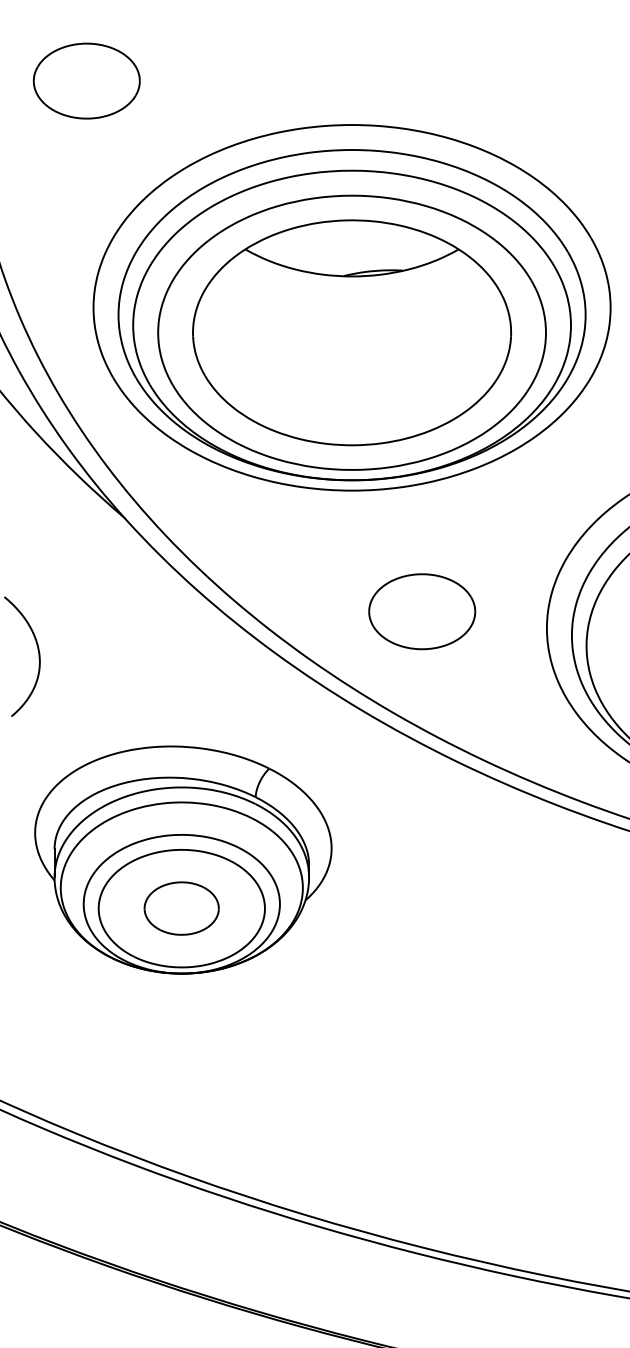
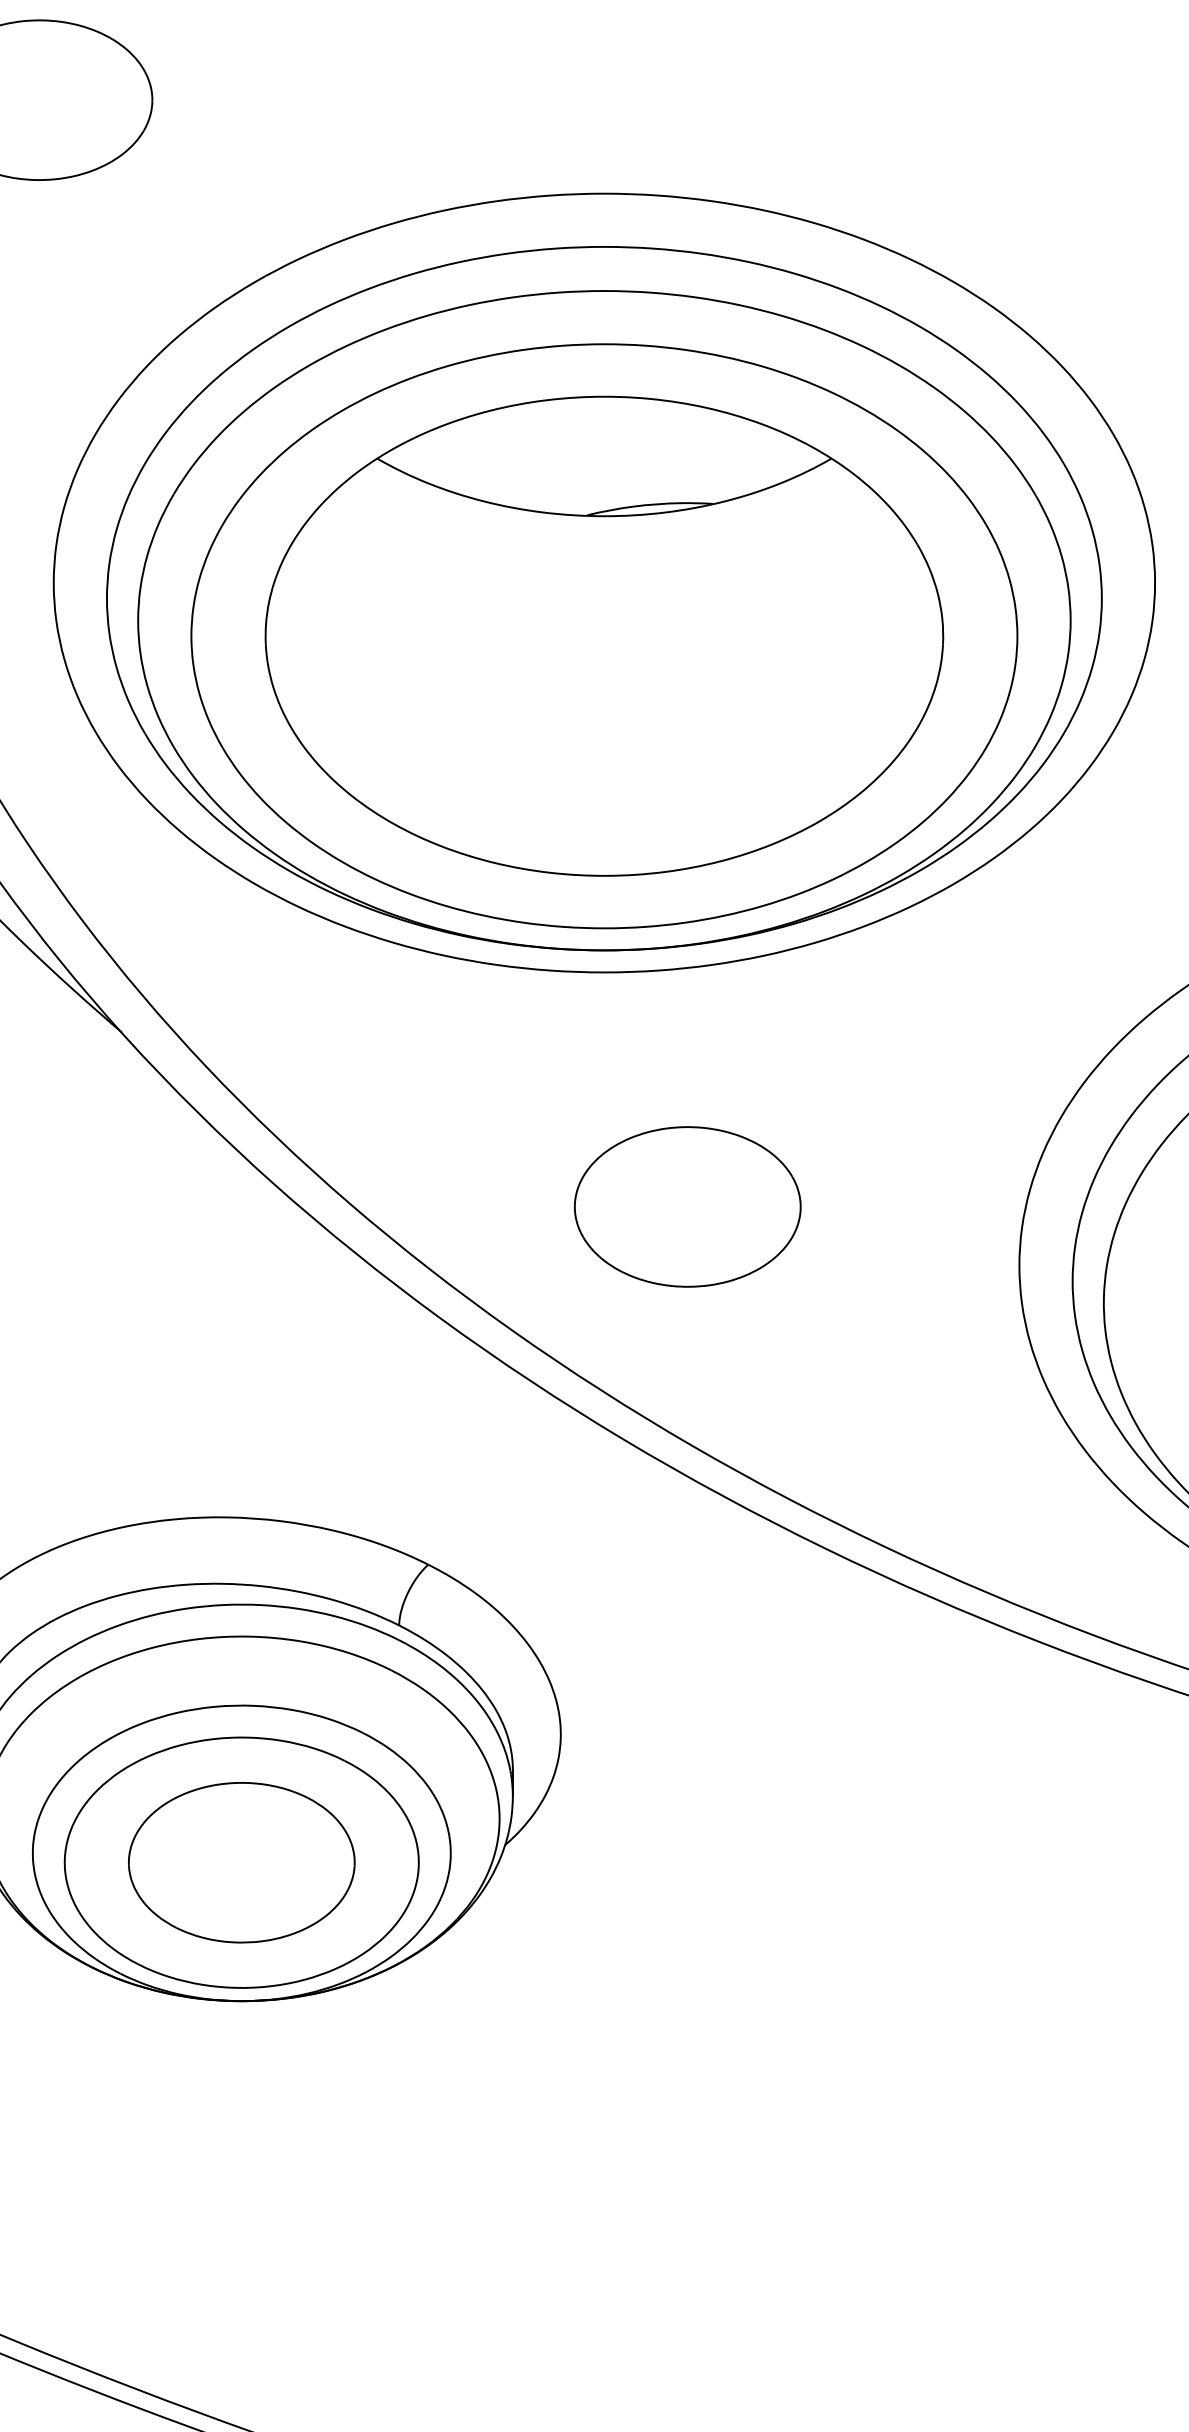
part: (422, 611) -> (688, 1206), moved
part: (181, 908) -> (241, 1862), size x1.43

